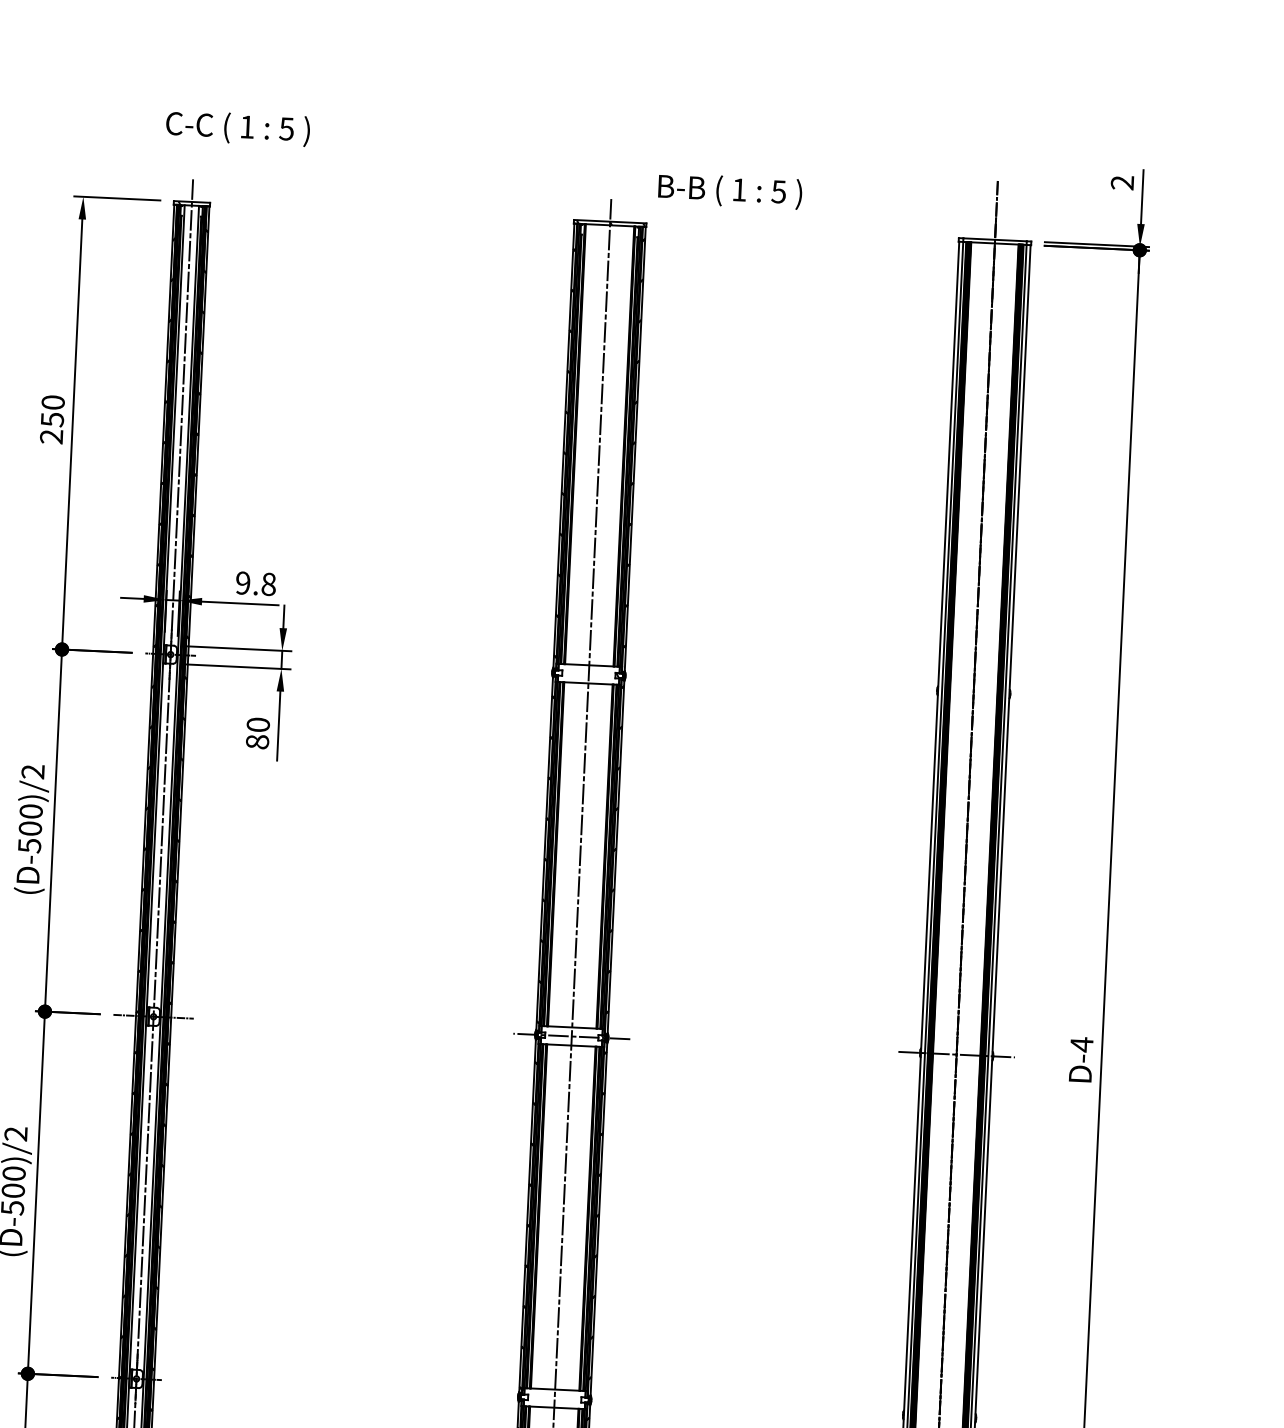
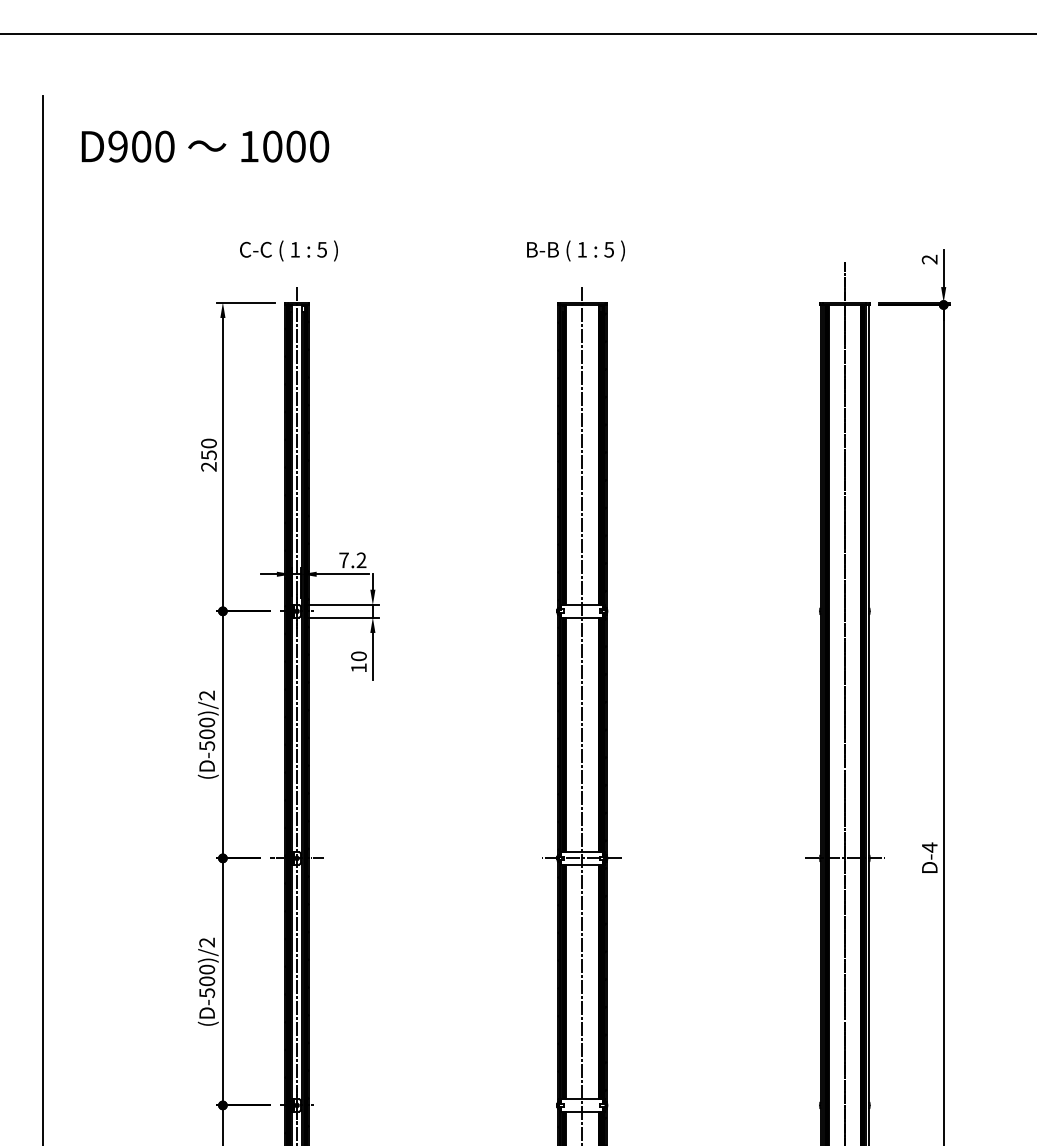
text: (237, 127) -> (288, 250), moved
text: (729, 190) -> (575, 250), moved
text: (255, 583) -> (352, 560), 9.8 -> 7.2
text: (256, 741) -> (358, 667), 80 -> 10

